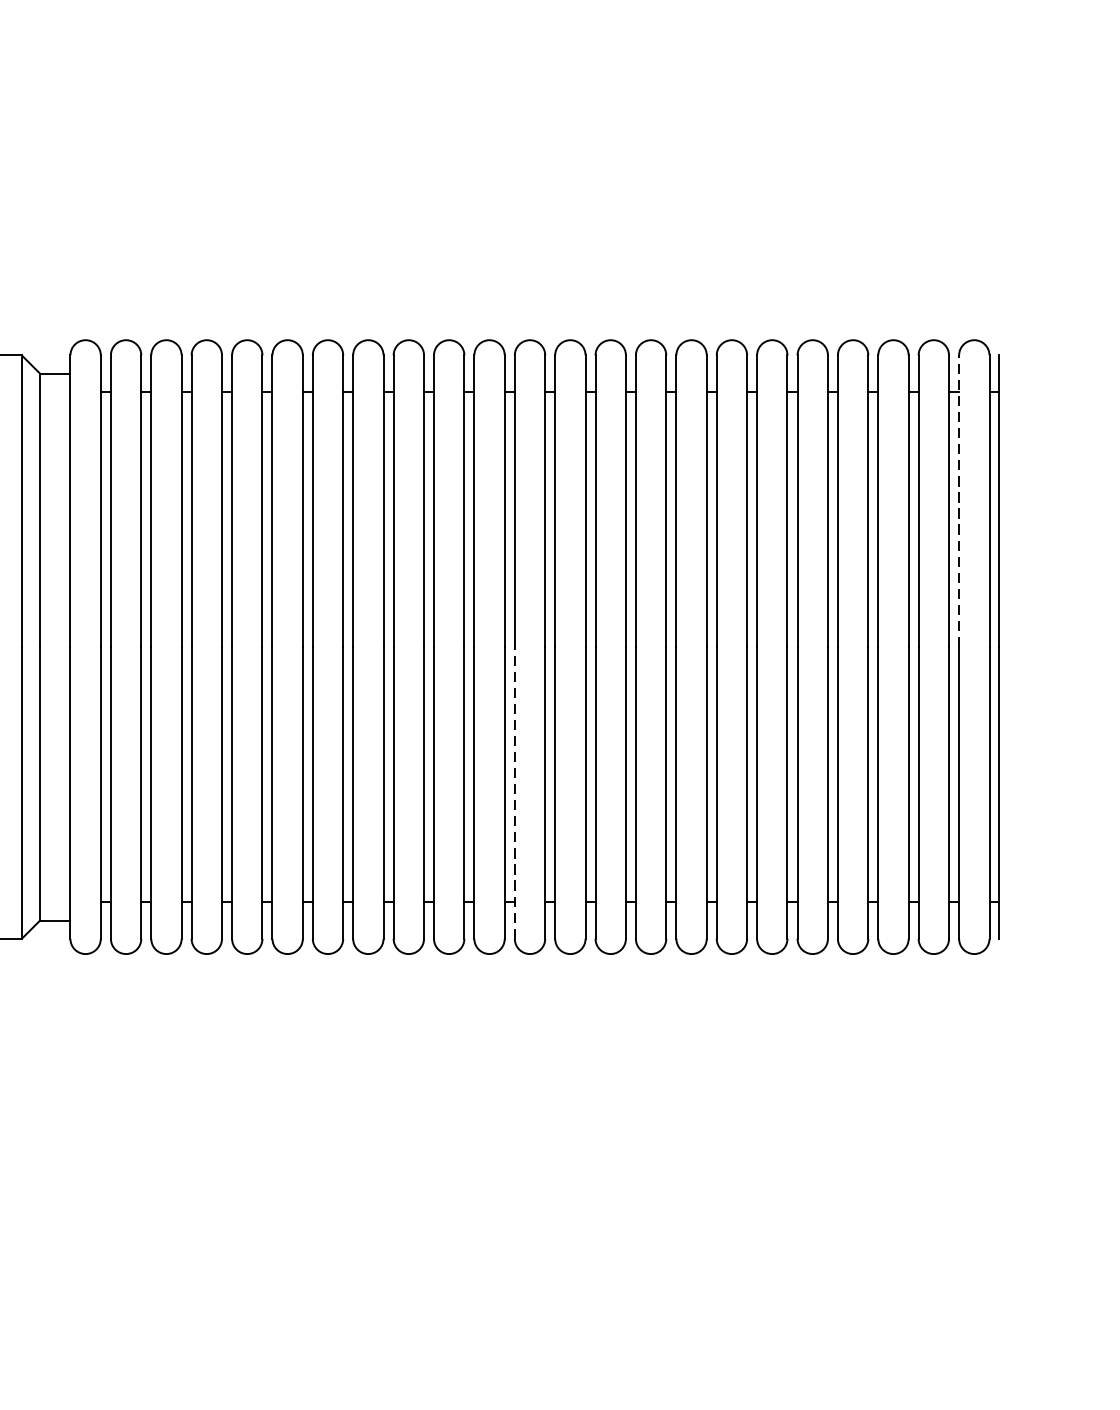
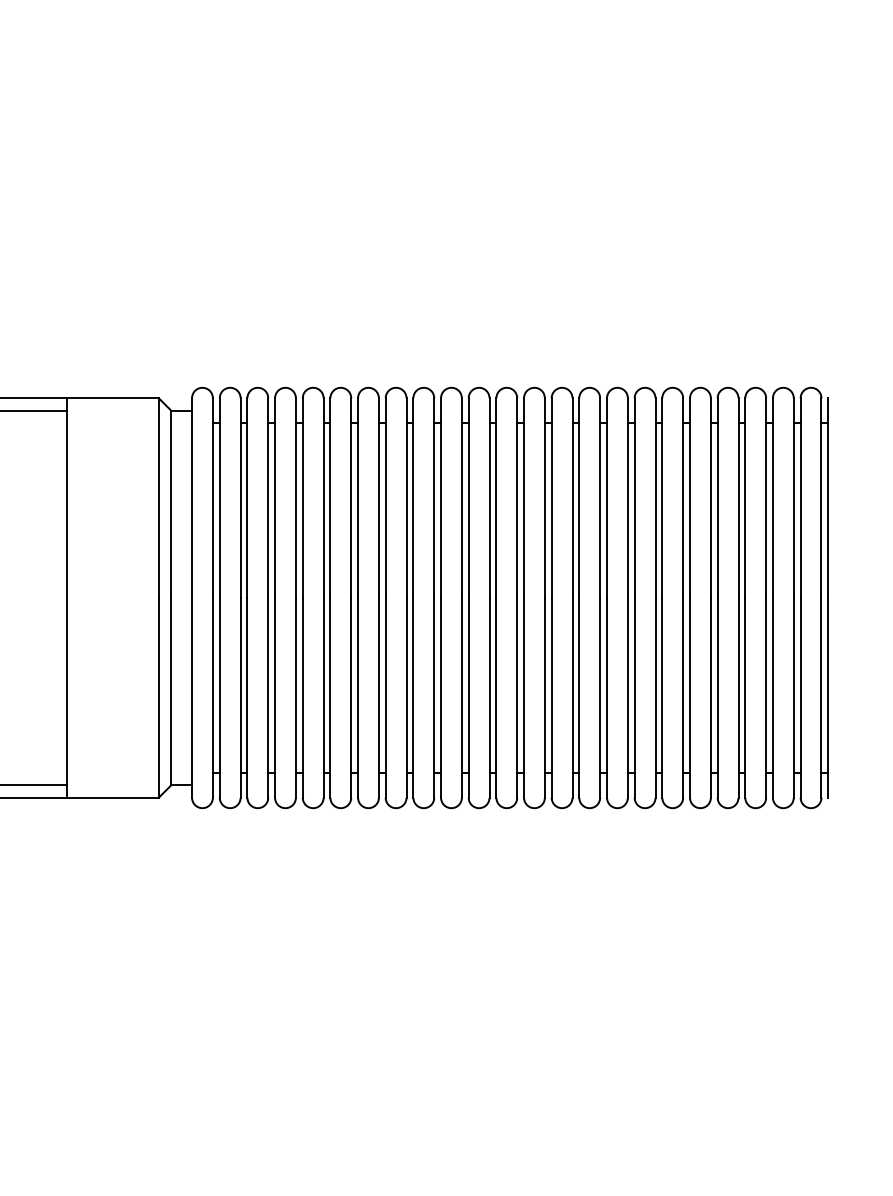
line: (958, 501) -> (800, 498), dashed -> solid
line: (514, 792) -> (496, 697), dashed -> solid

